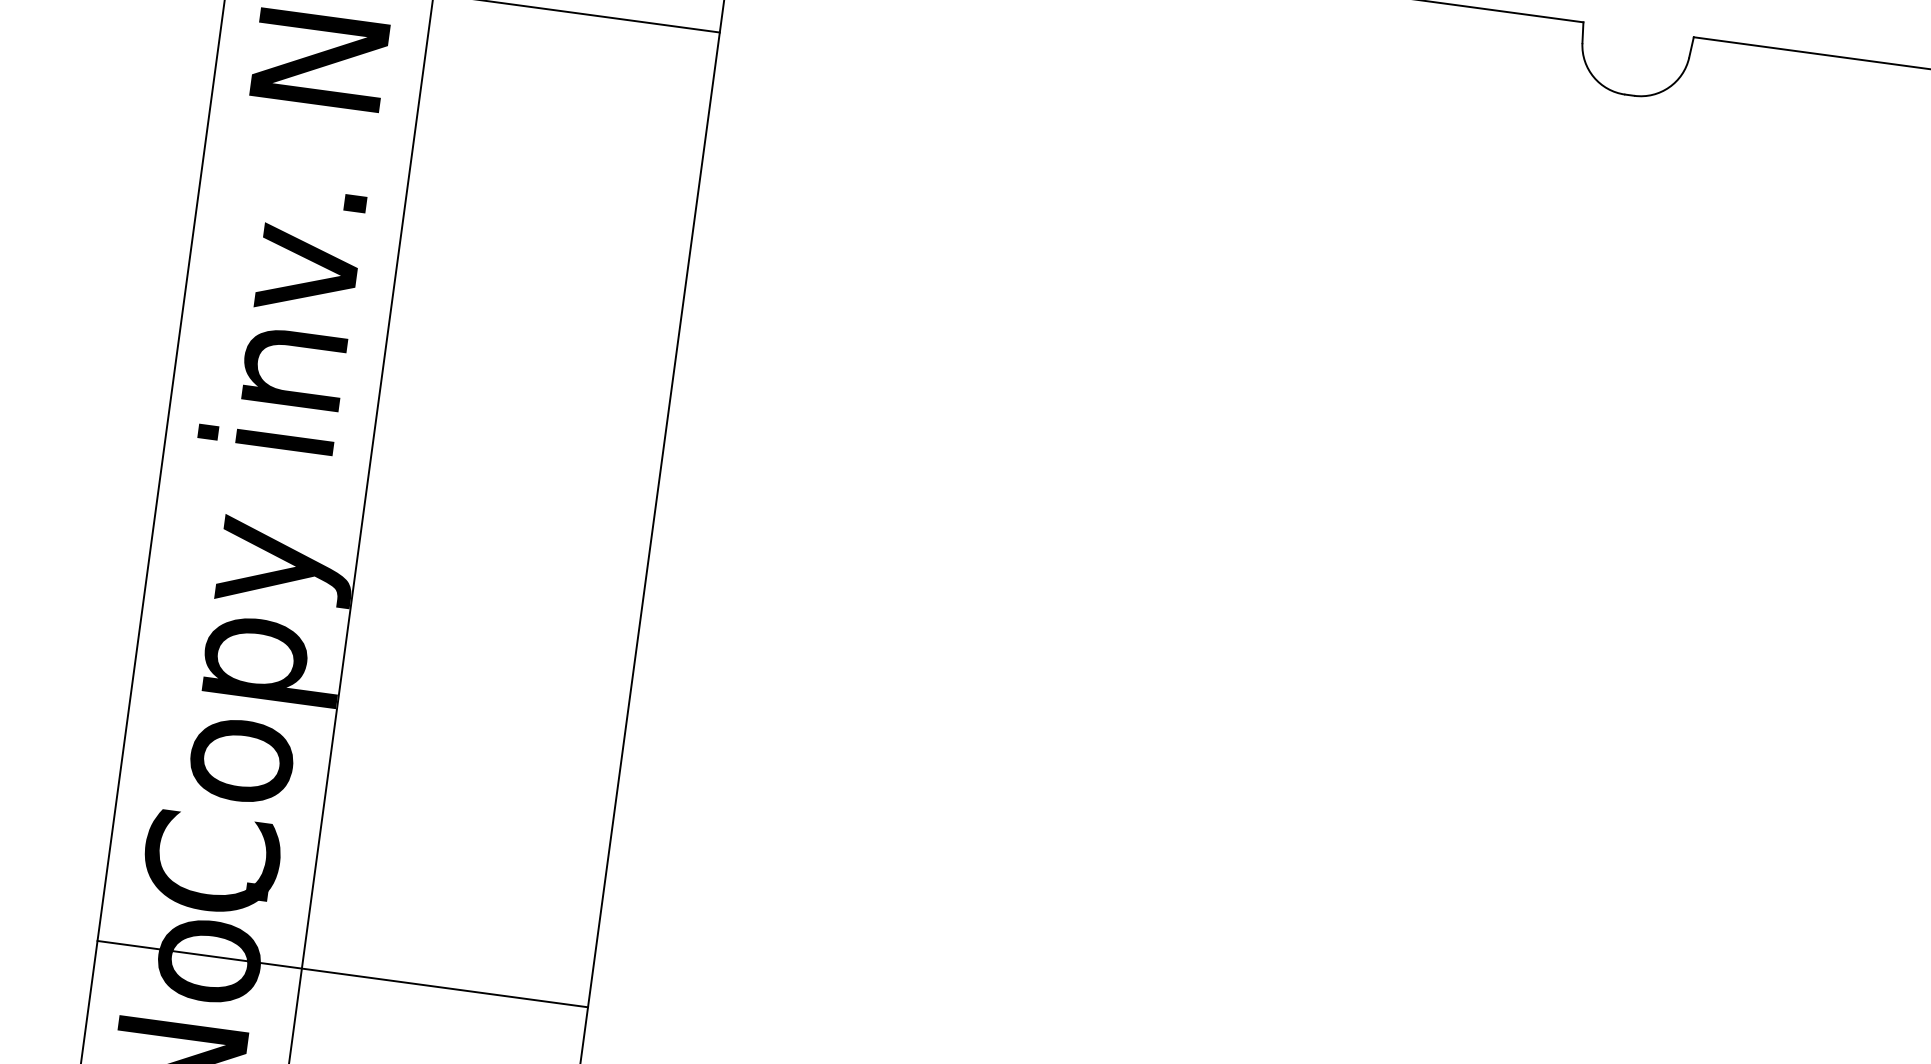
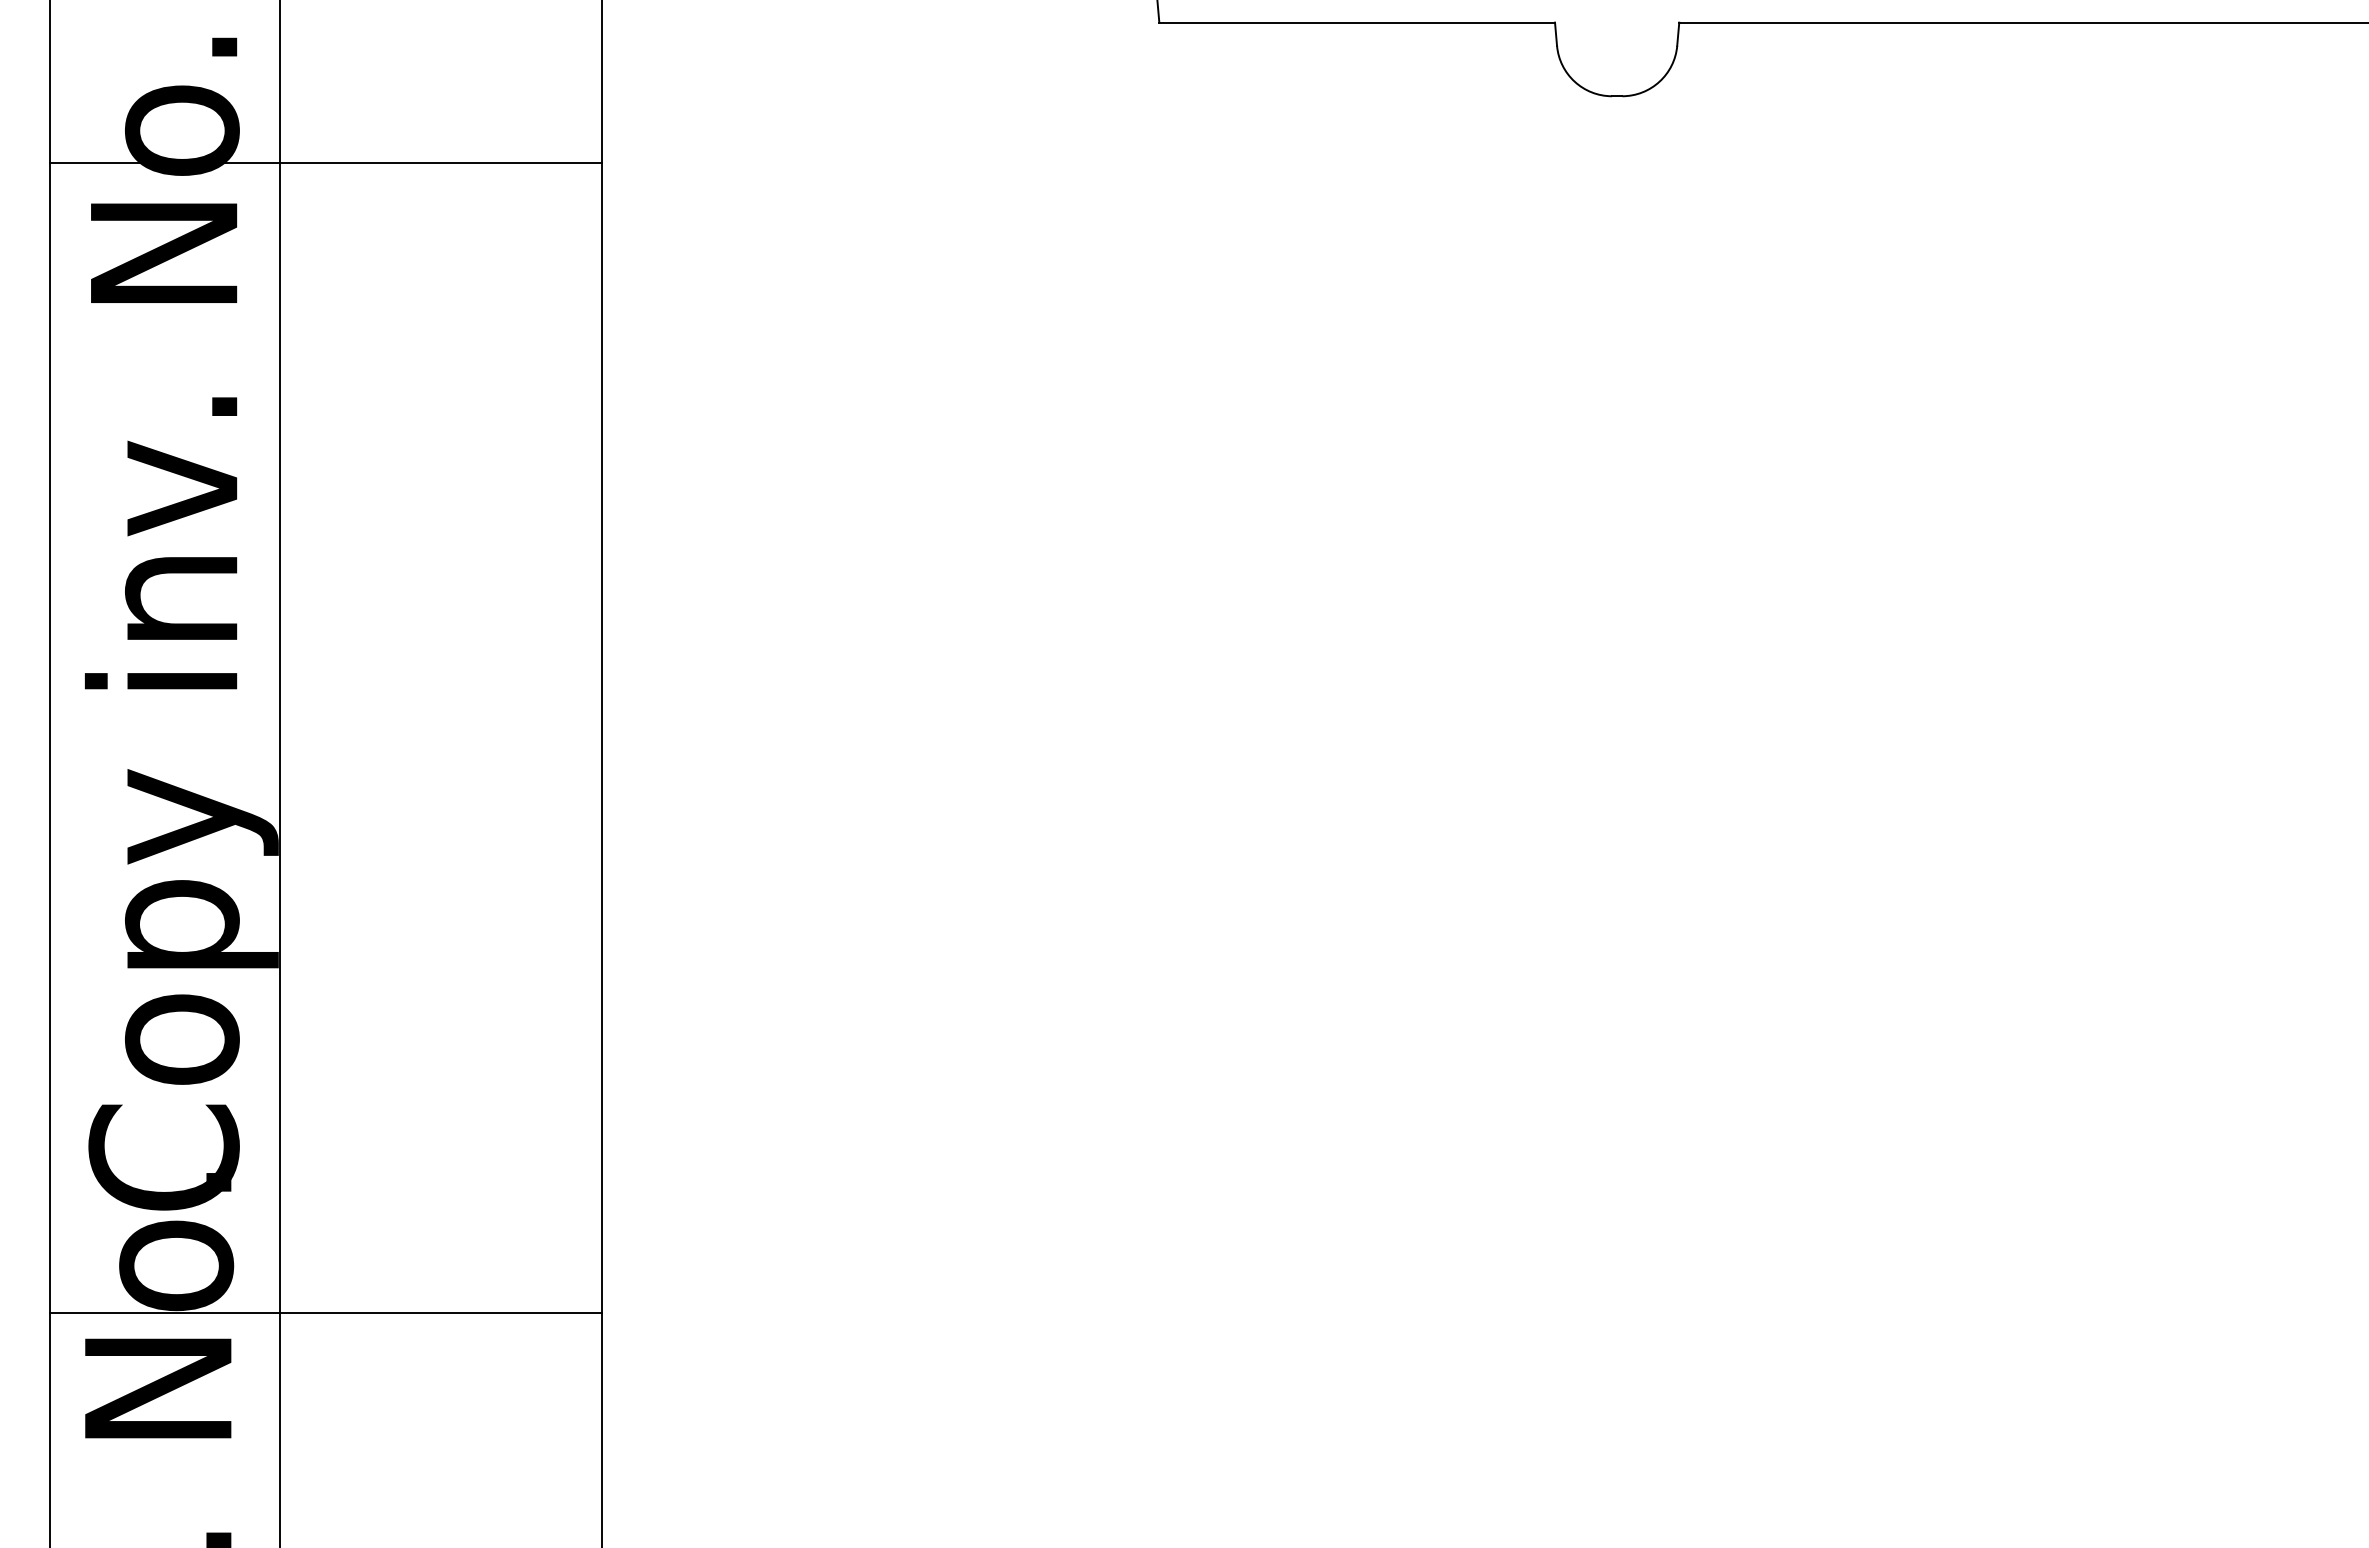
line: (342, 974) -> (325, 1313), moved

